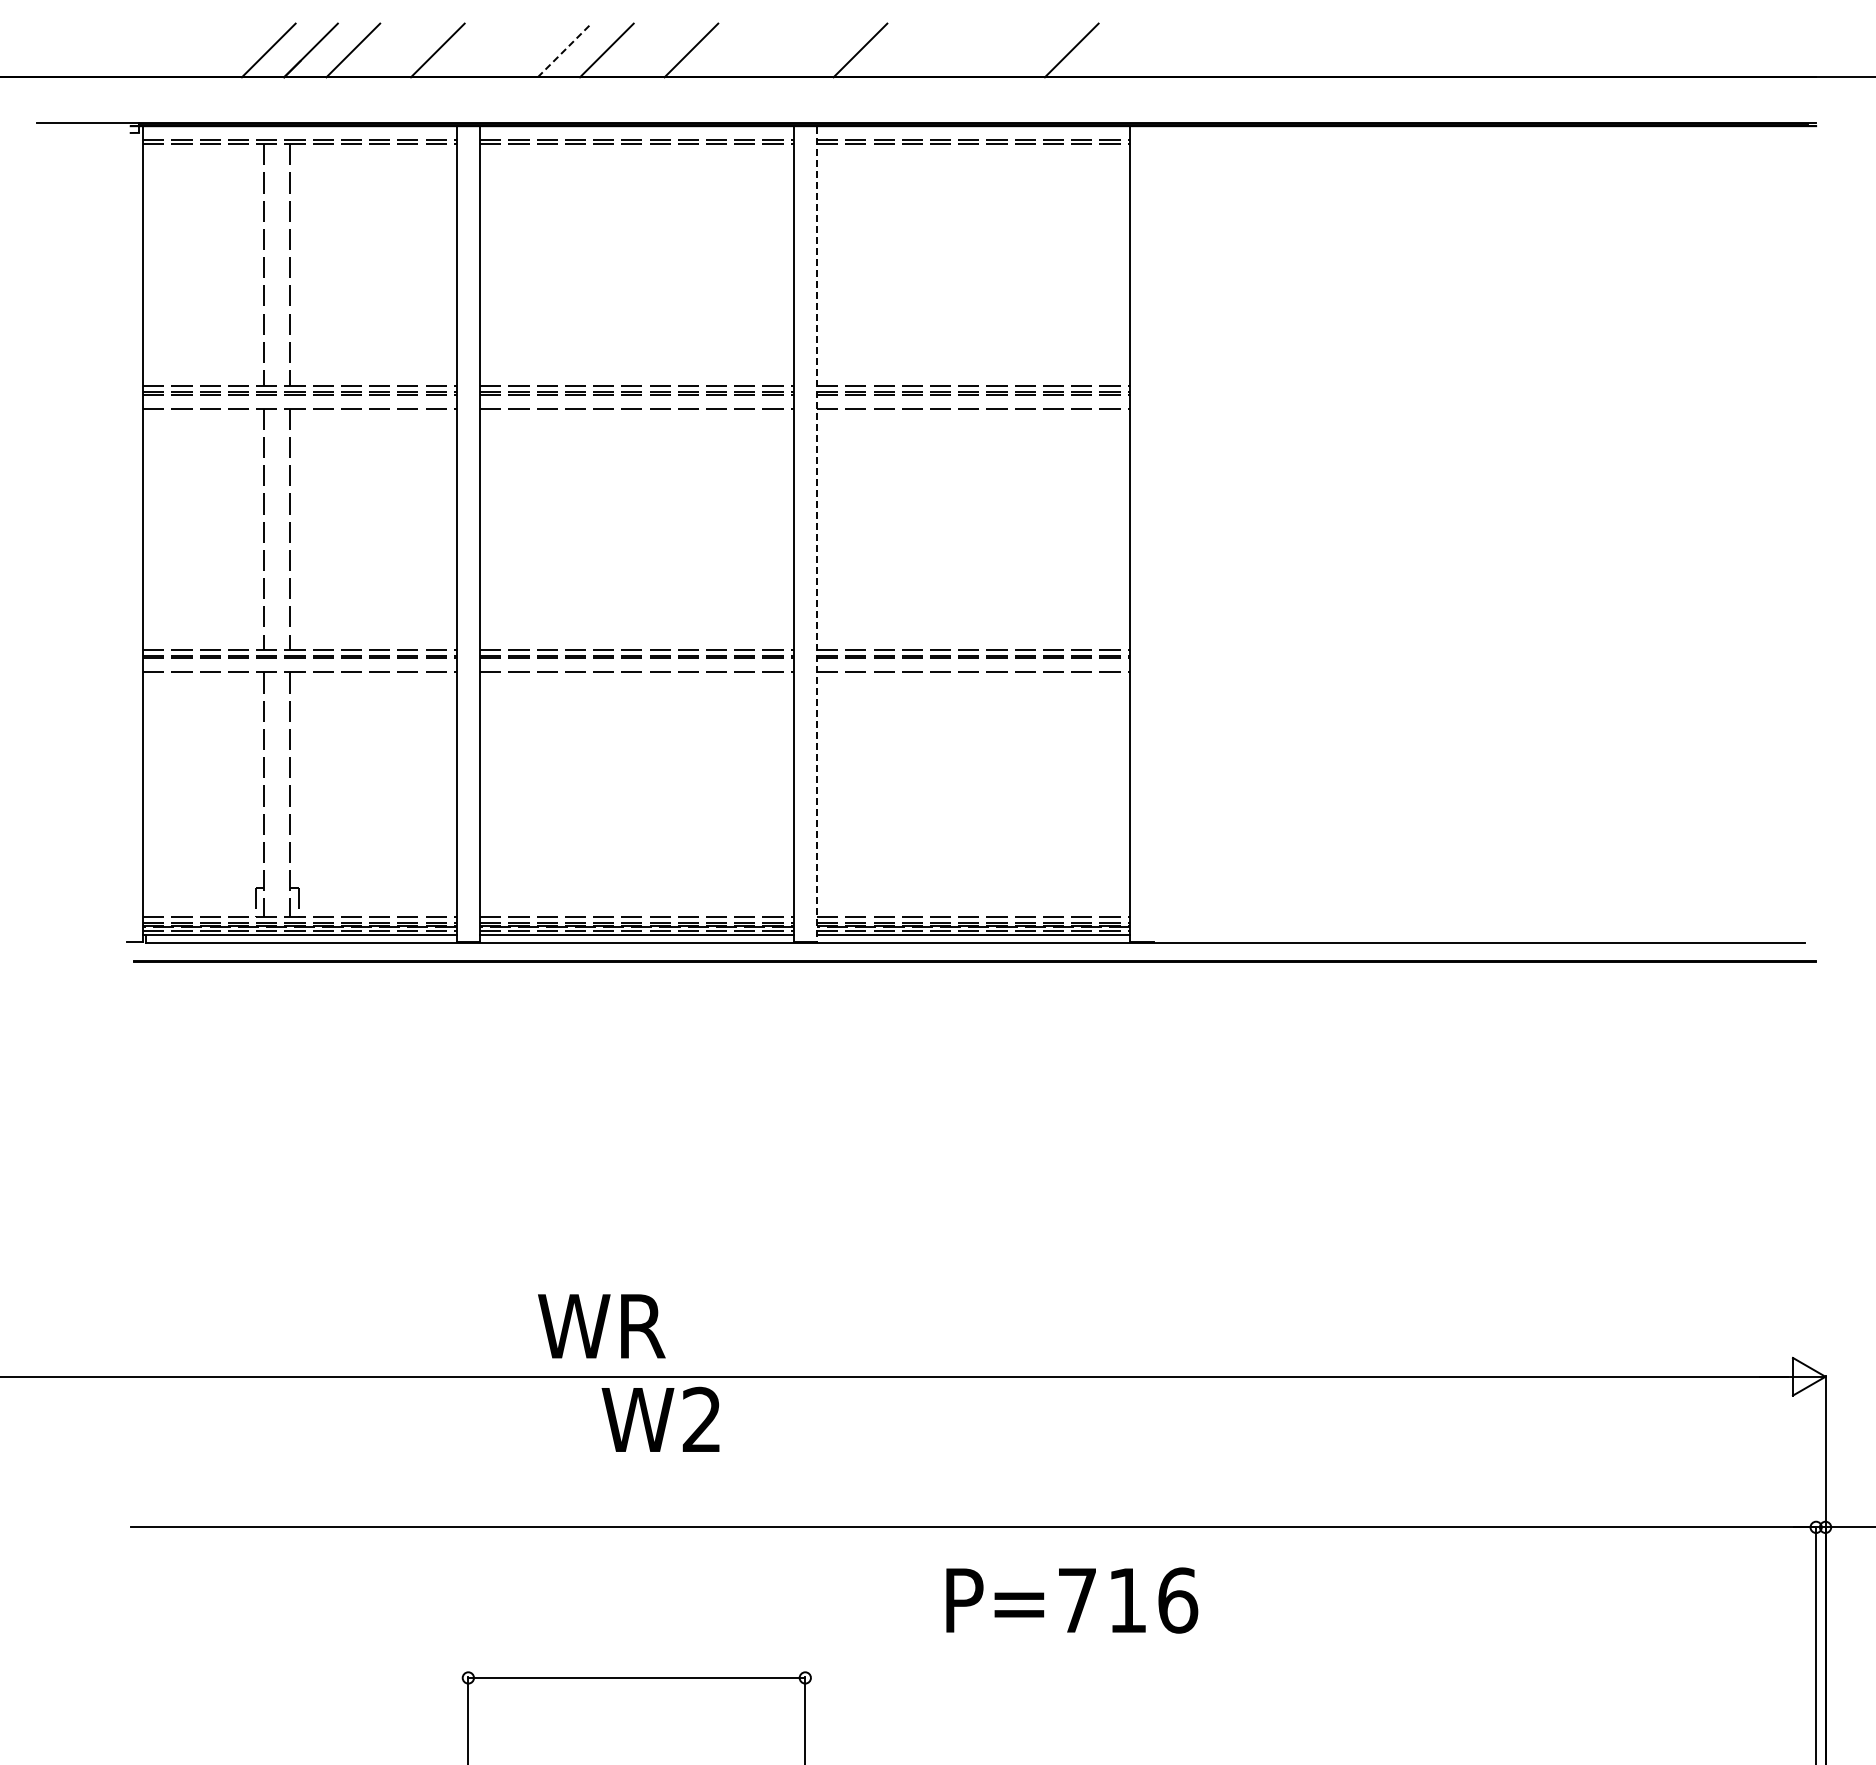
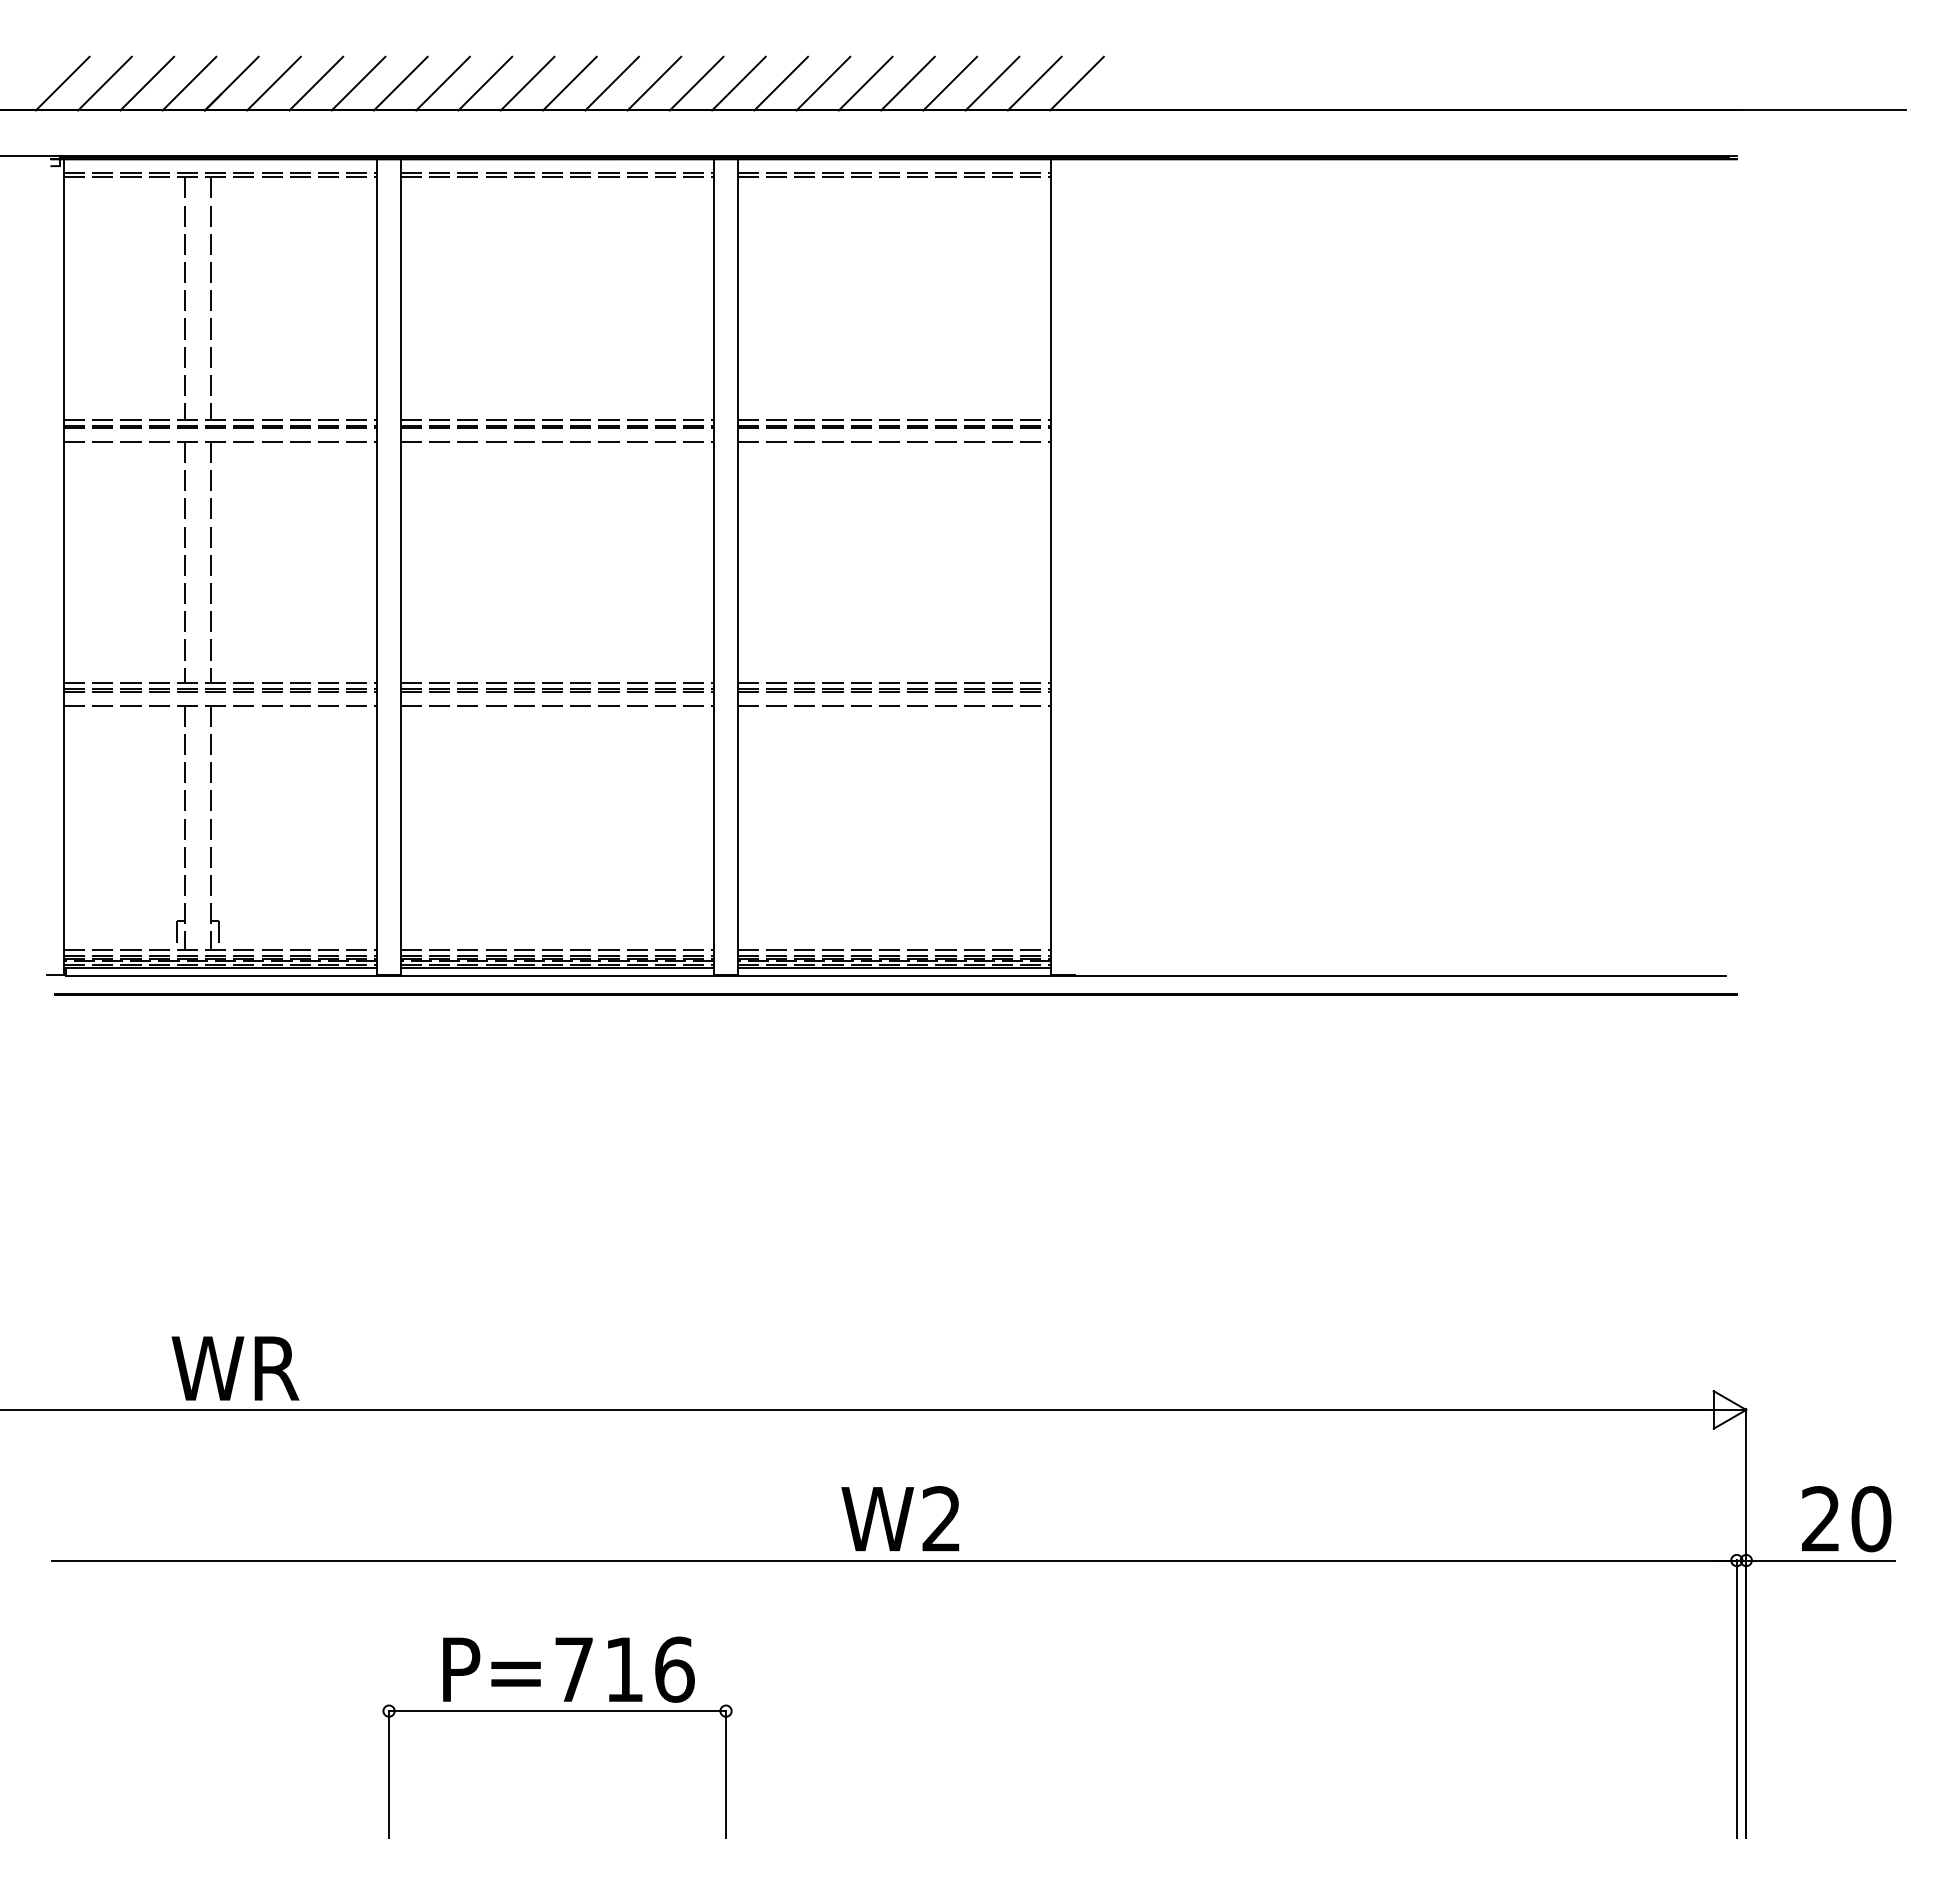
line: (141, 50) -> (62, 83), added
line: (183, 50) -> (104, 83), added
line: (226, 50) -> (147, 83), added
line: (395, 50) -> (316, 83), added
line: (479, 50) -> (400, 83), added
line: (521, 50) -> (442, 83), added
line: (564, 50) -> (485, 83), dashed -> solid
line: (648, 50) -> (569, 83), added
line: (733, 50) -> (654, 83), added
line: (775, 50) -> (696, 83), added
line: (817, 50) -> (738, 83), added
line: (902, 50) -> (823, 83), added
line: (944, 50) -> (865, 83), added
line: (986, 50) -> (907, 83), added
line: (1029, 50) -> (950, 83), added
line: (1113, 50) -> (1034, 83), added
line: (1155, 50) -> (1076, 83), added
line: (816, 535) -> (737, 568), dashed -> solid
text: (601, 1326) -> (235, 1368), moved
text: (660, 1419) -> (900, 1518), moved
text: (1071, 1600) -> (568, 1669), moved

